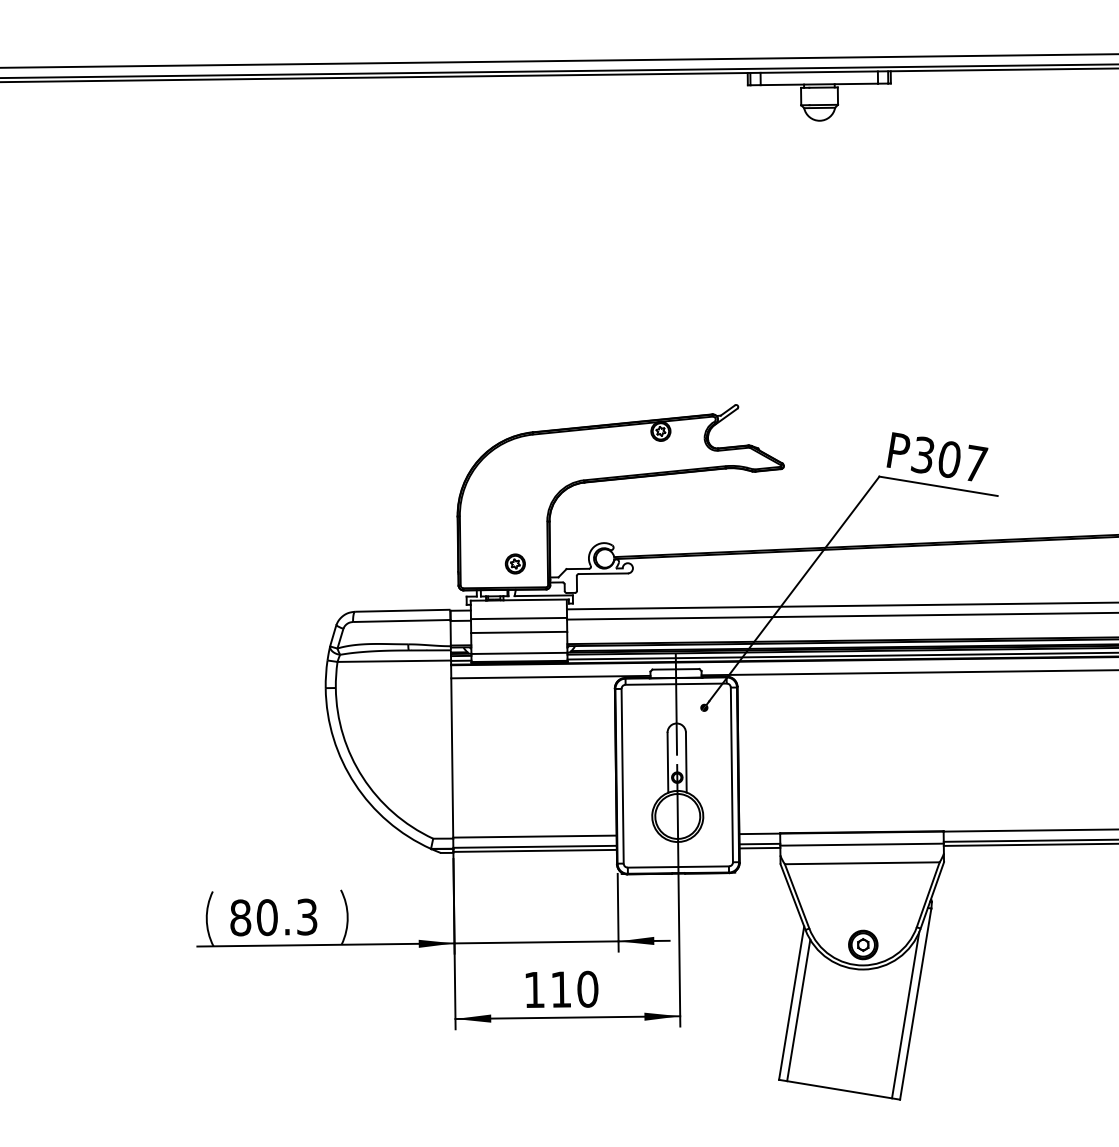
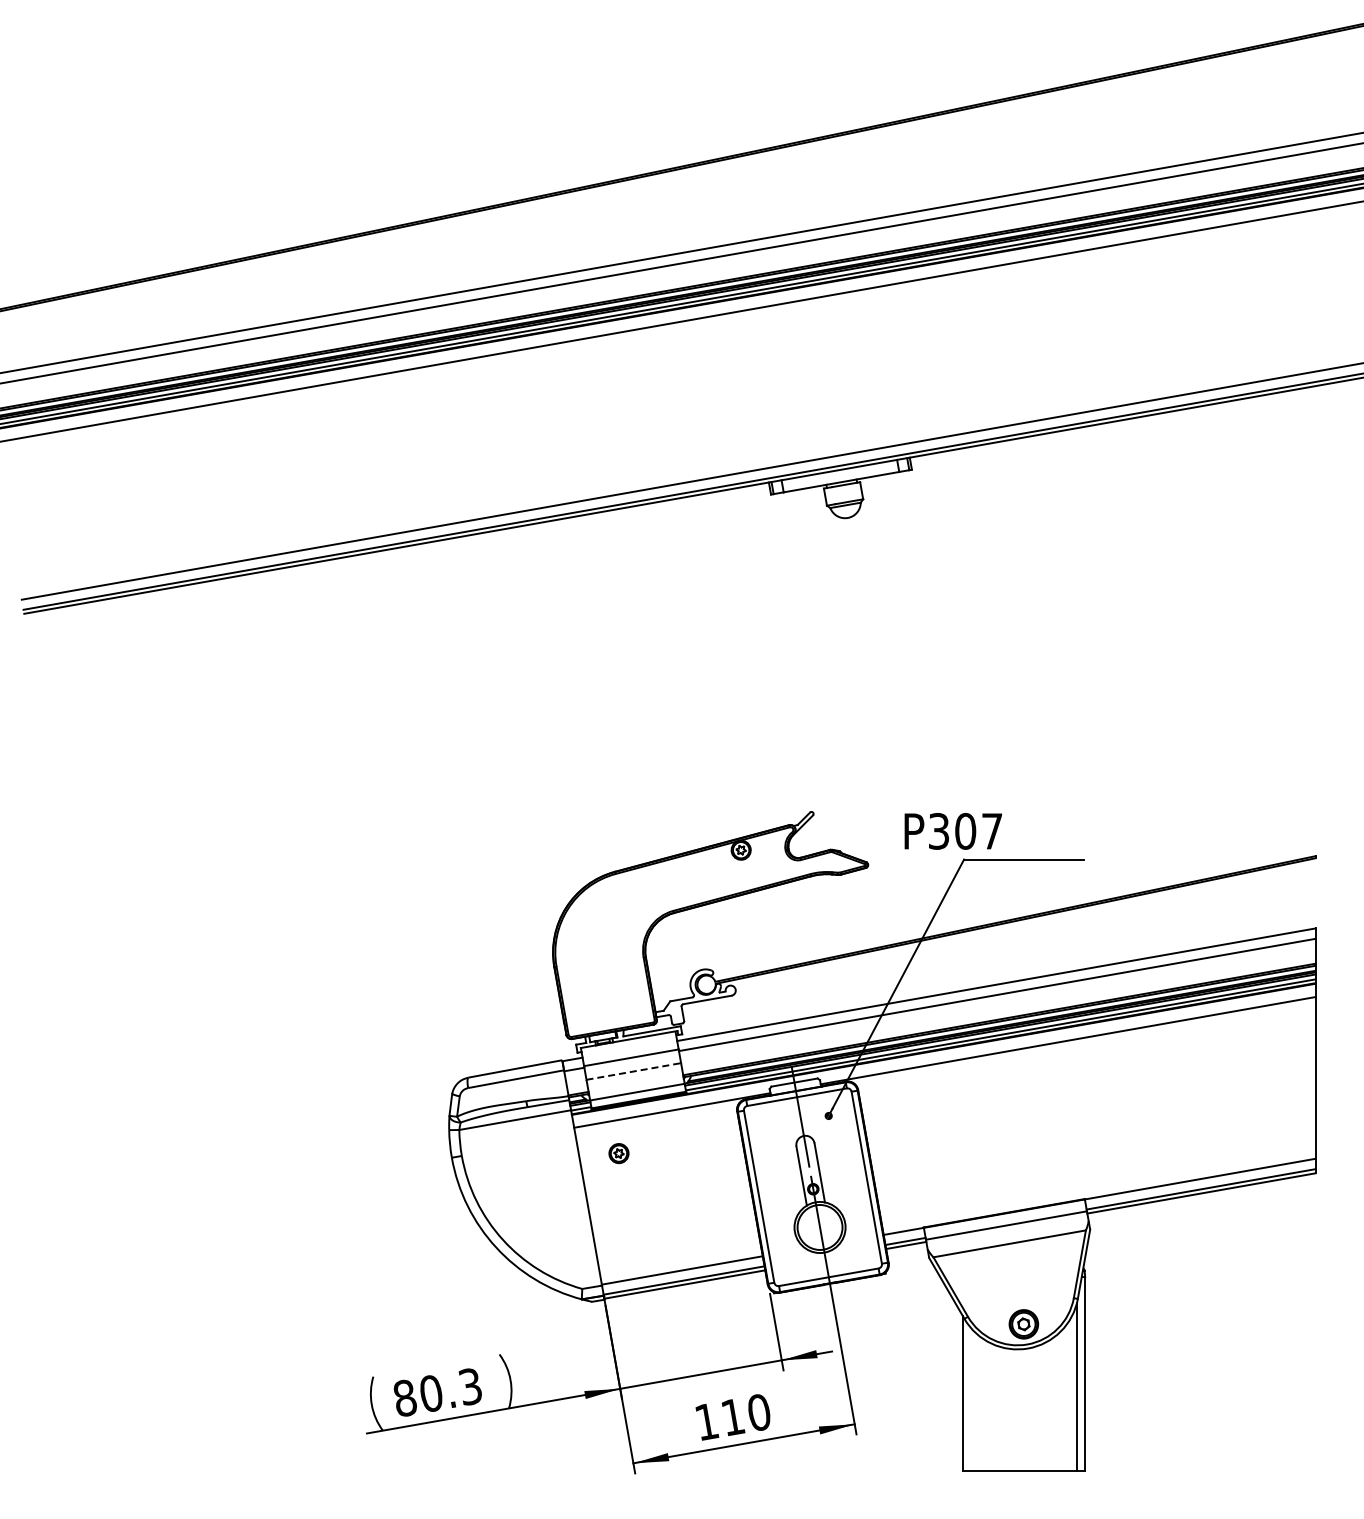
text: (936, 457) -> (952, 831), moved
part: (514, 563) -> (618, 1153), moved
line: (519, 632) -> (634, 1071), solid -> dashed
line: (798, 1010) -> (970, 1399), removed

